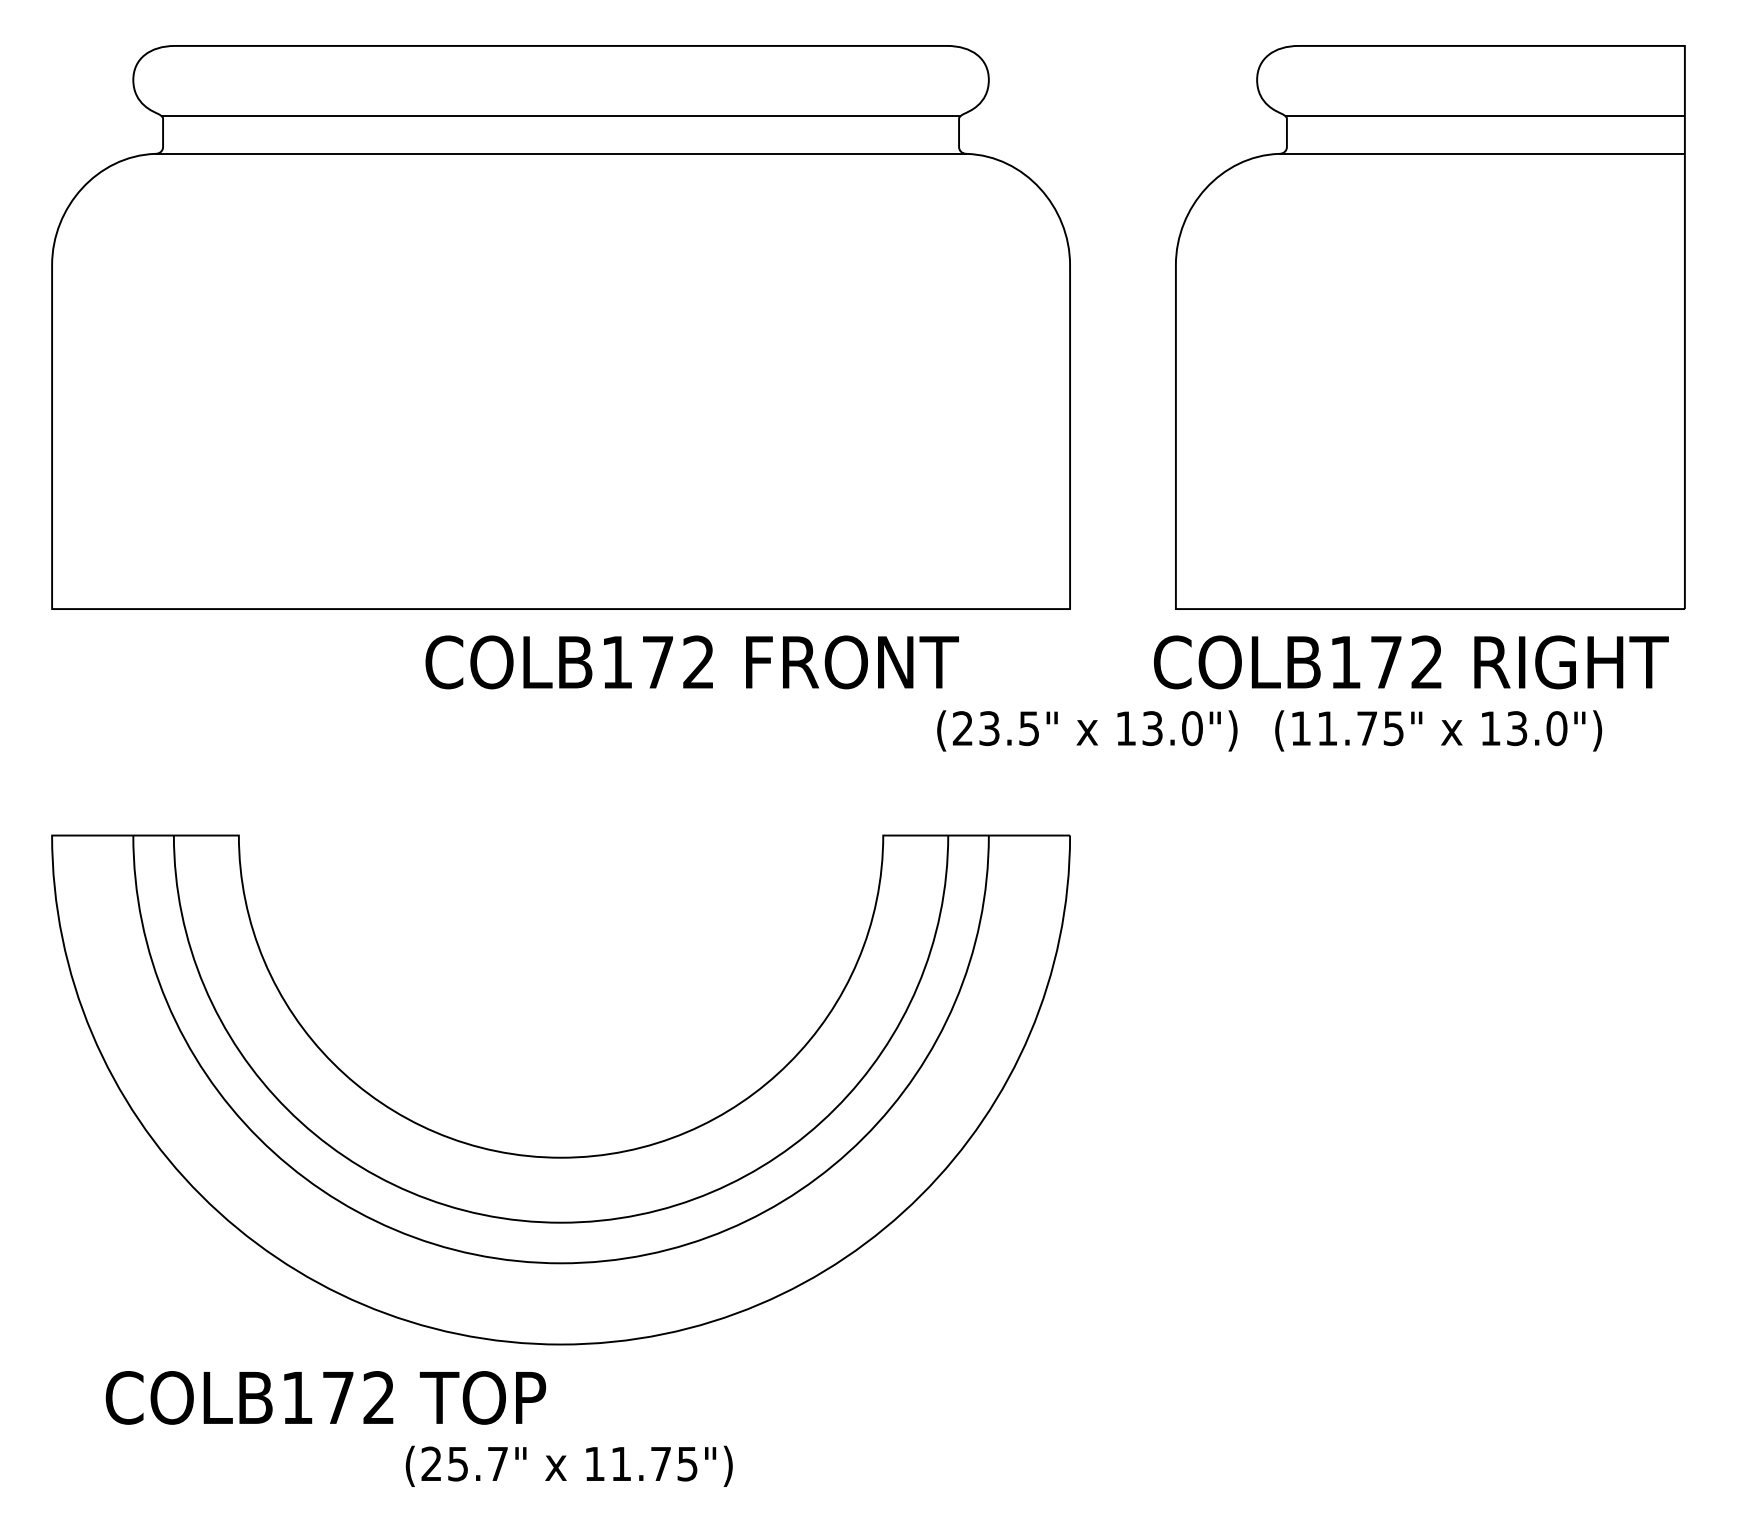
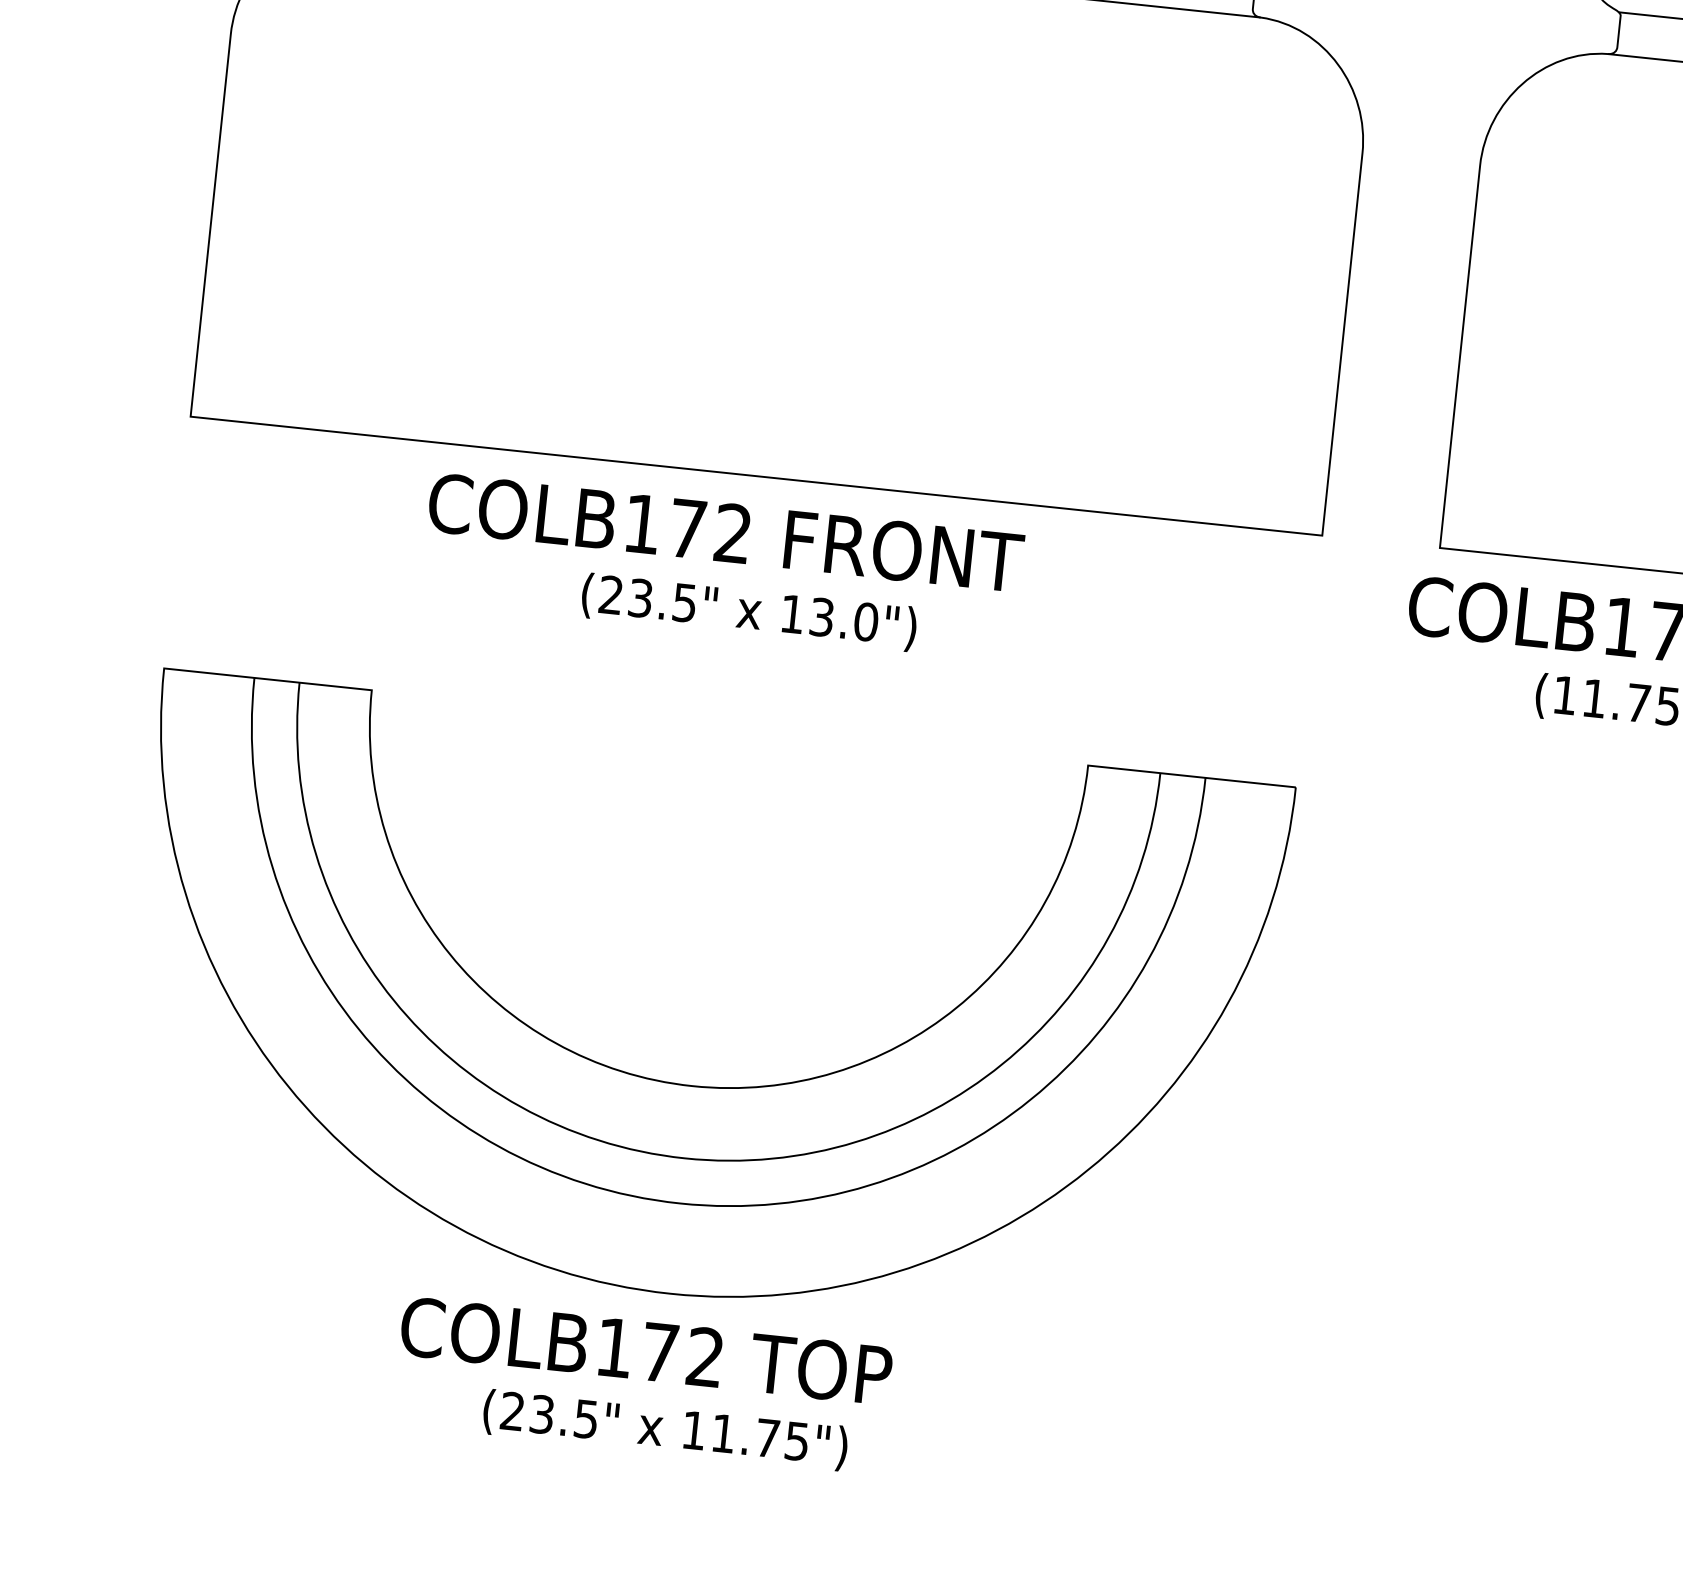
text: (691, 662) -> (725, 532), moved
text: (1087, 730) -> (749, 611), moved
text: (325, 1397) -> (645, 1350), moved
text: (477, 1463) -> (563, 1416), (25.7" -> (23.5"

